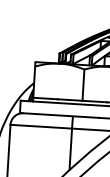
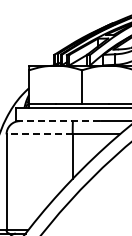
line: (59, 115) -> (58, 121), solid -> dashed
line: (41, 126) -> (39, 134), solid -> dashed

